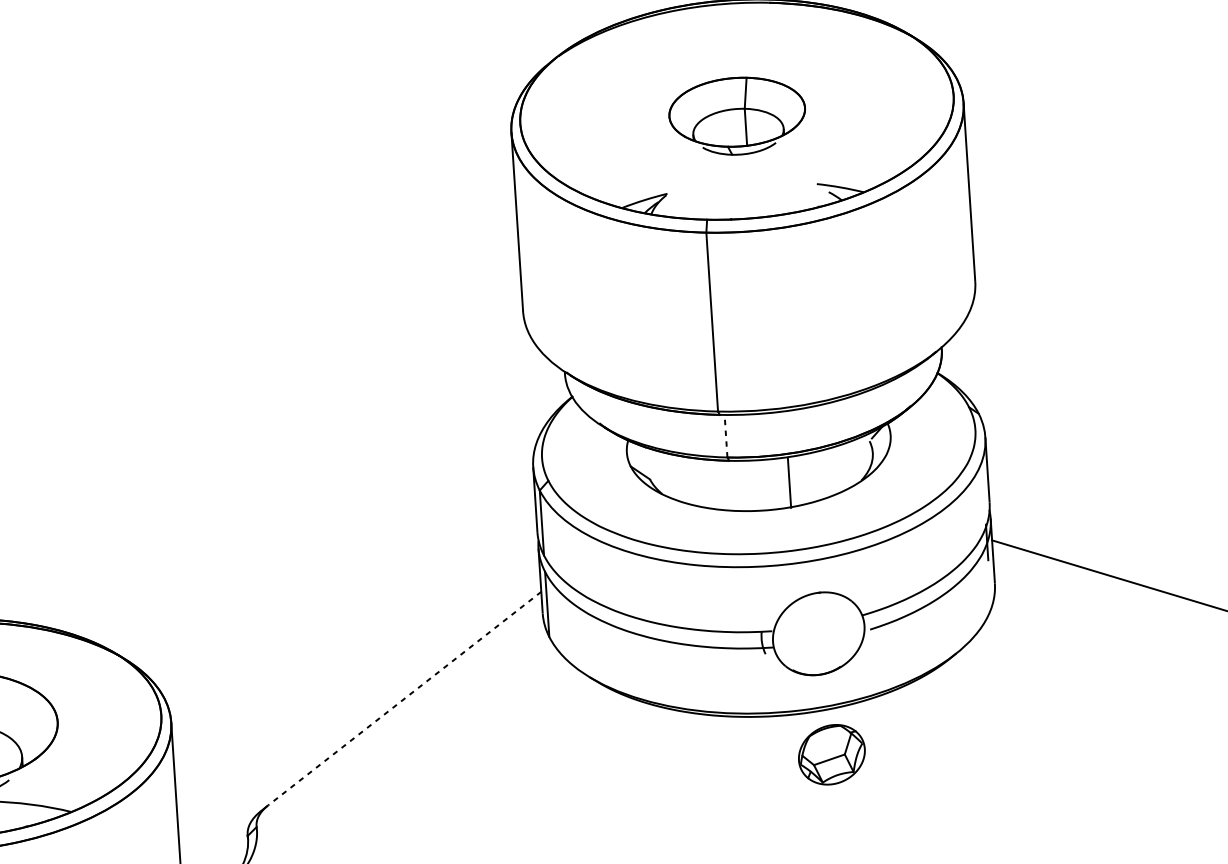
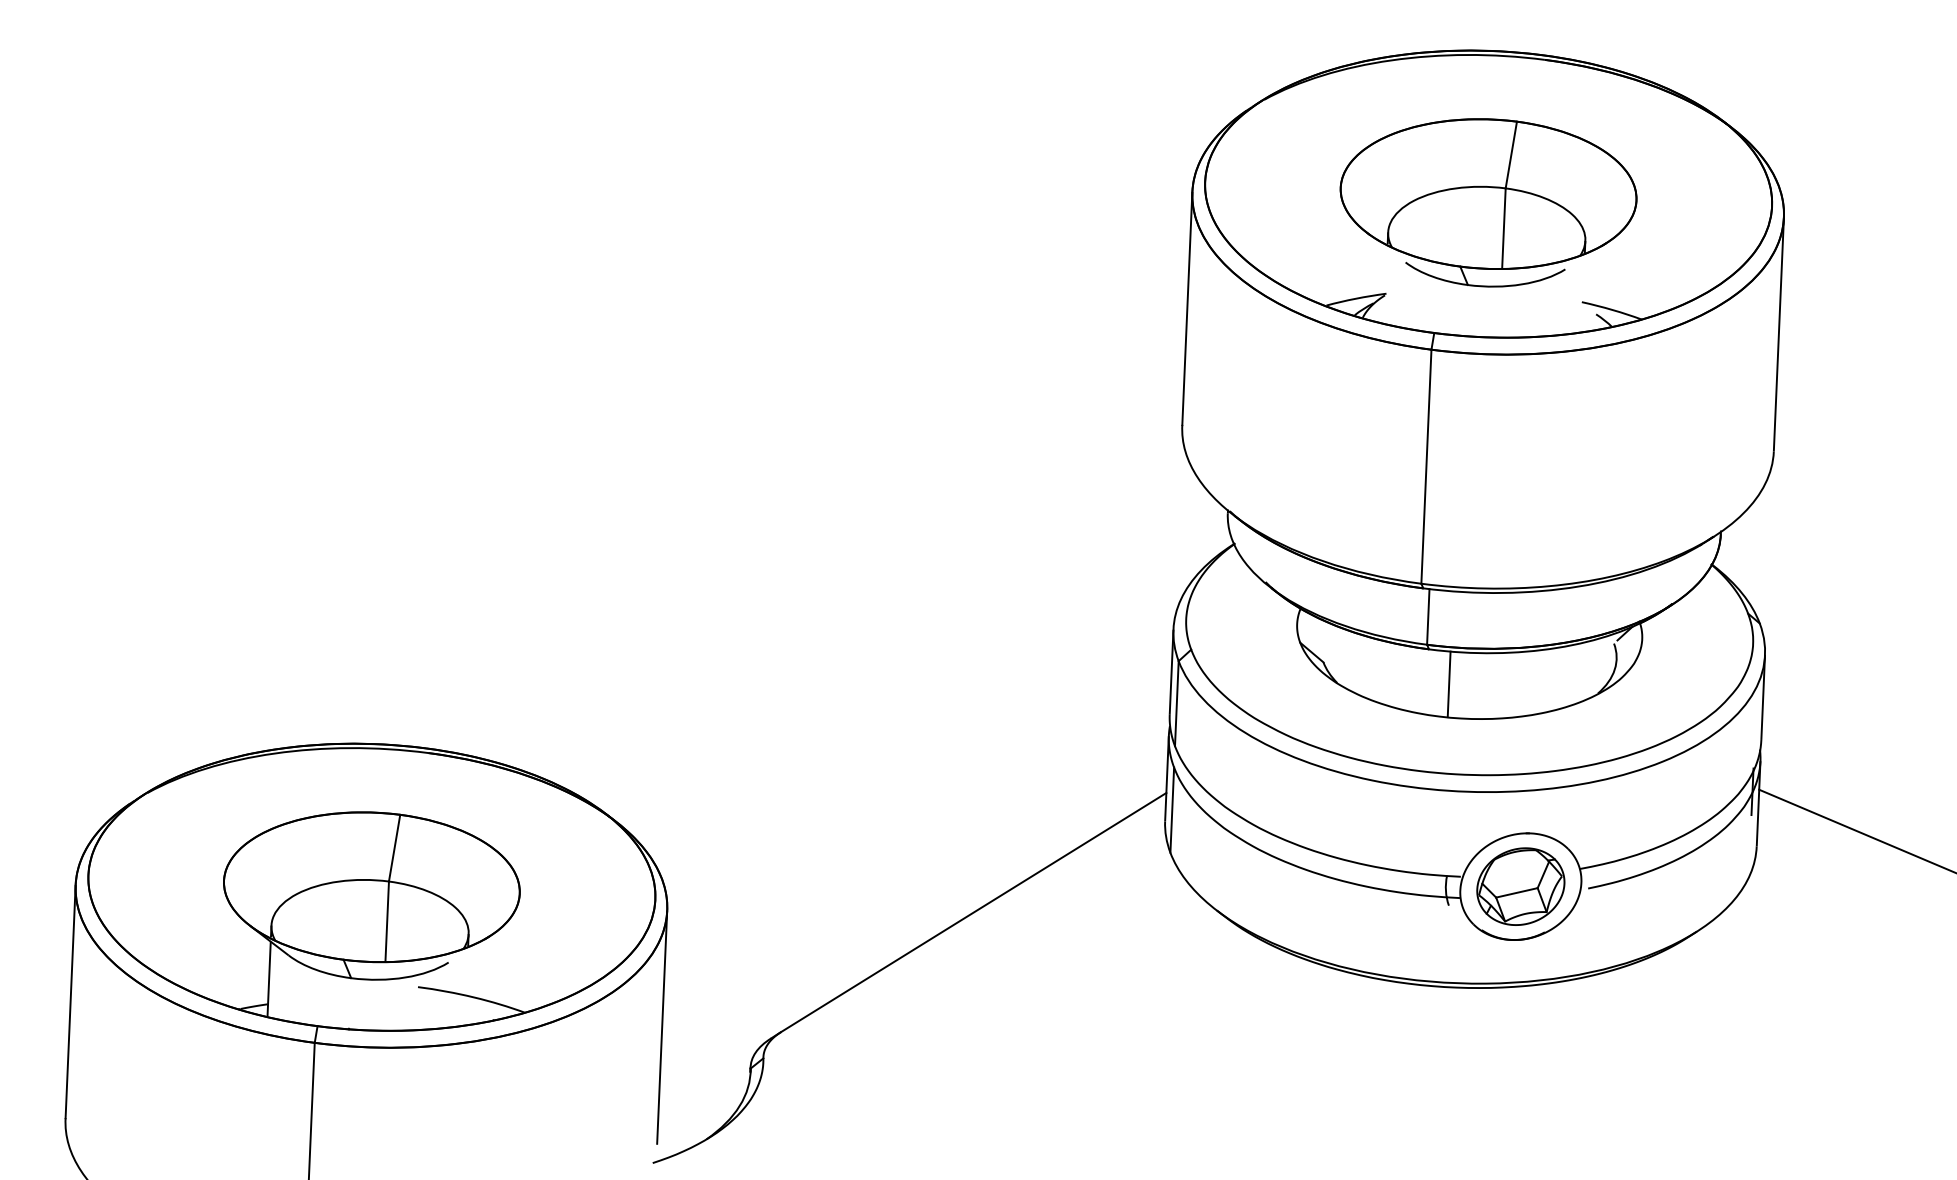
part: (737, 115) -> (1488, 202), size x1.67
line: (726, 435) -> (1428, 616), dashed -> solid
line: (789, 482) -> (1448, 684), moved
line: (404, 698) -> (973, 912), dashed -> solid
part: (831, 754) -> (1520, 886), moved

